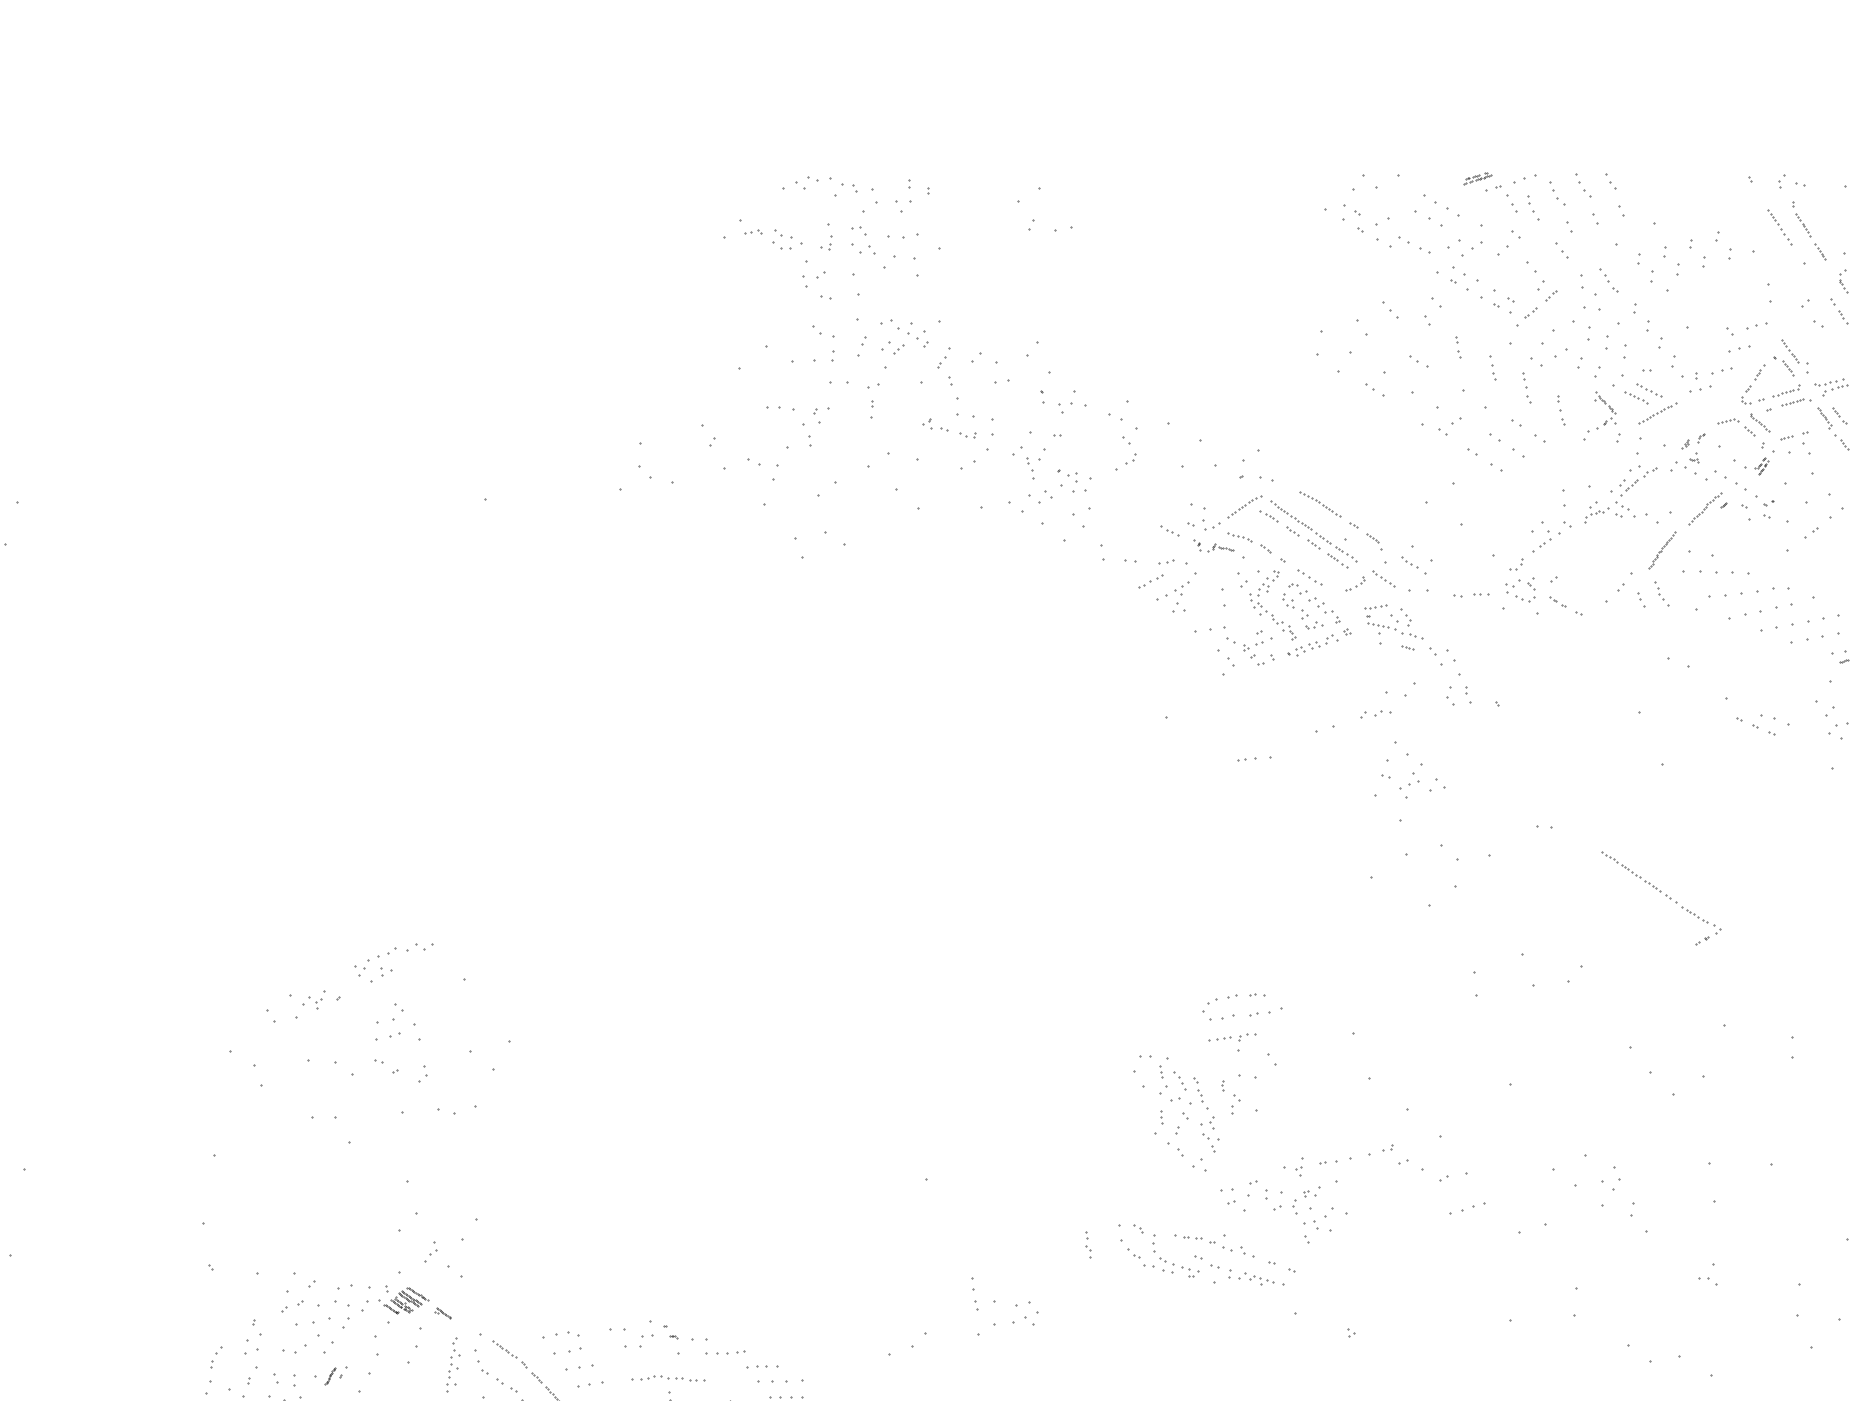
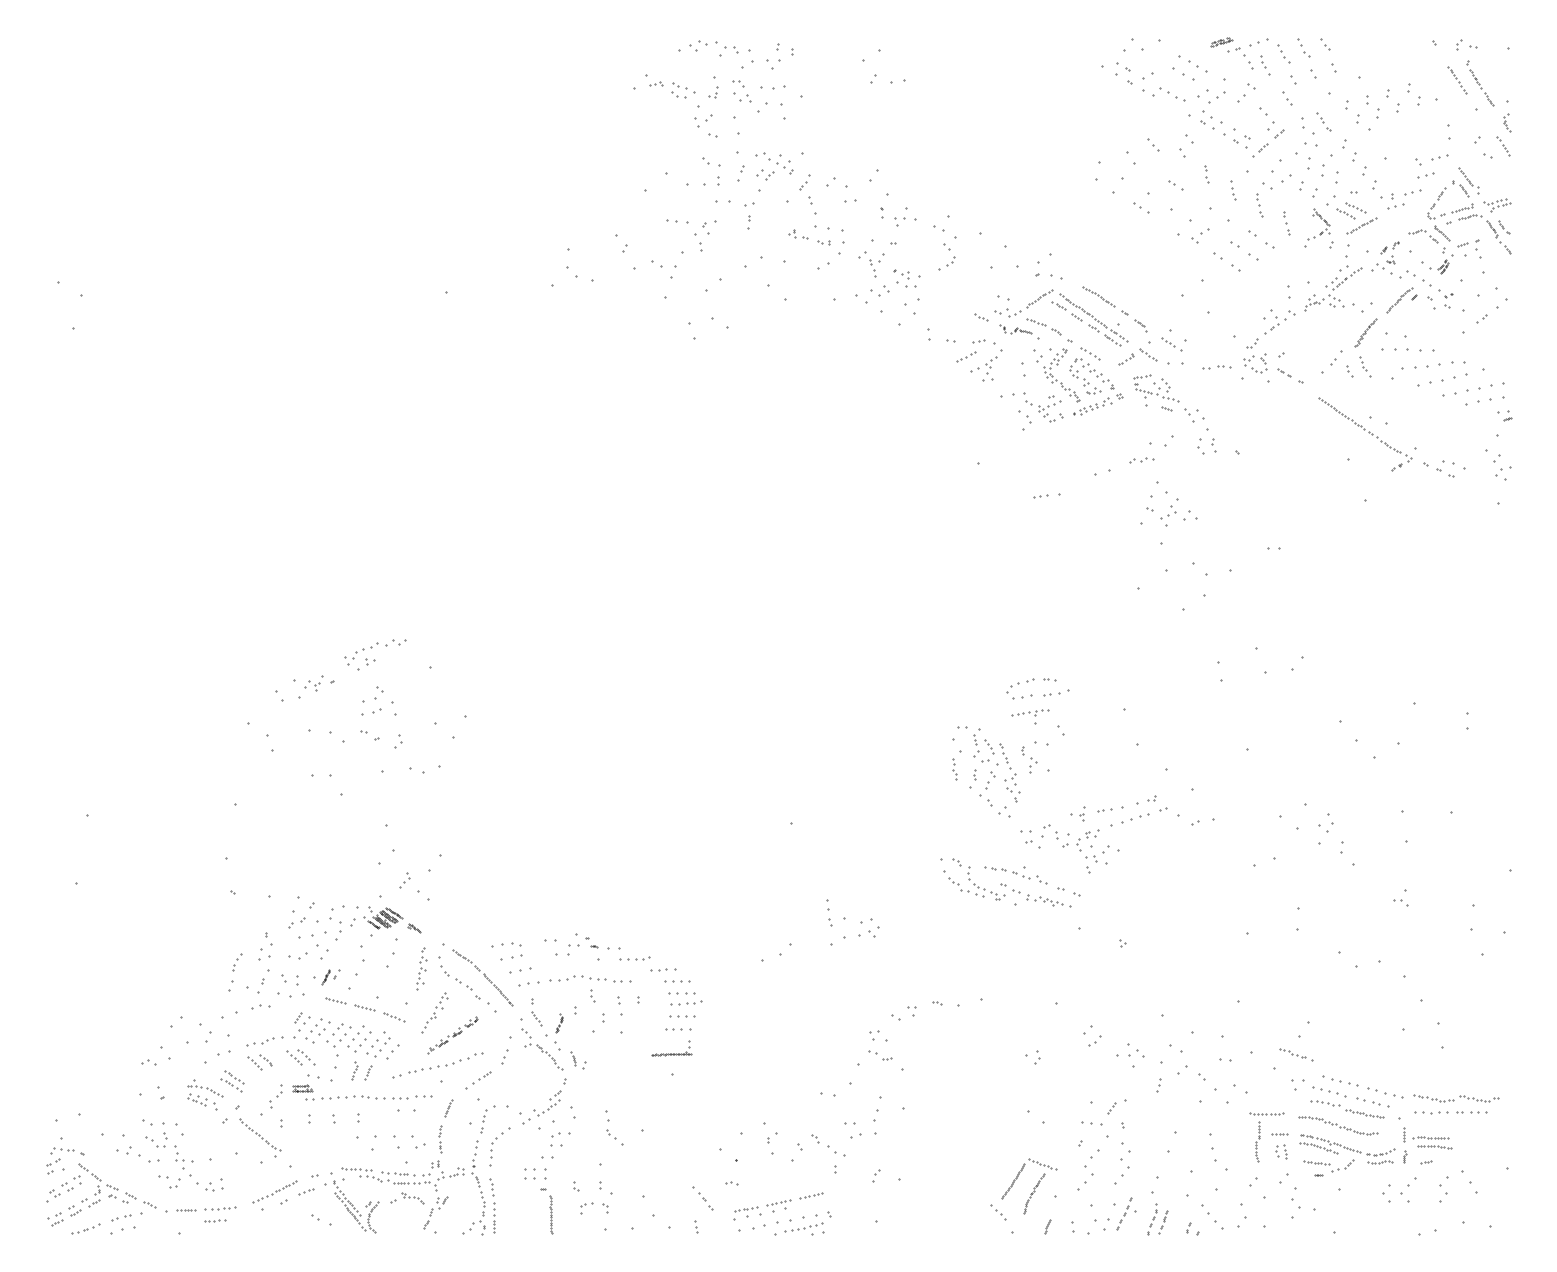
part: (1662, 898) -> (1365, 434), moved
part: (1467, 1208) -> (1135, 818), moved
part: (1088, 1244) -> (954, 769), moved
part: (669, 1377) -> (590, 978), size x1.43
part: (780, 1381) -> (677, 981), size x0.71

